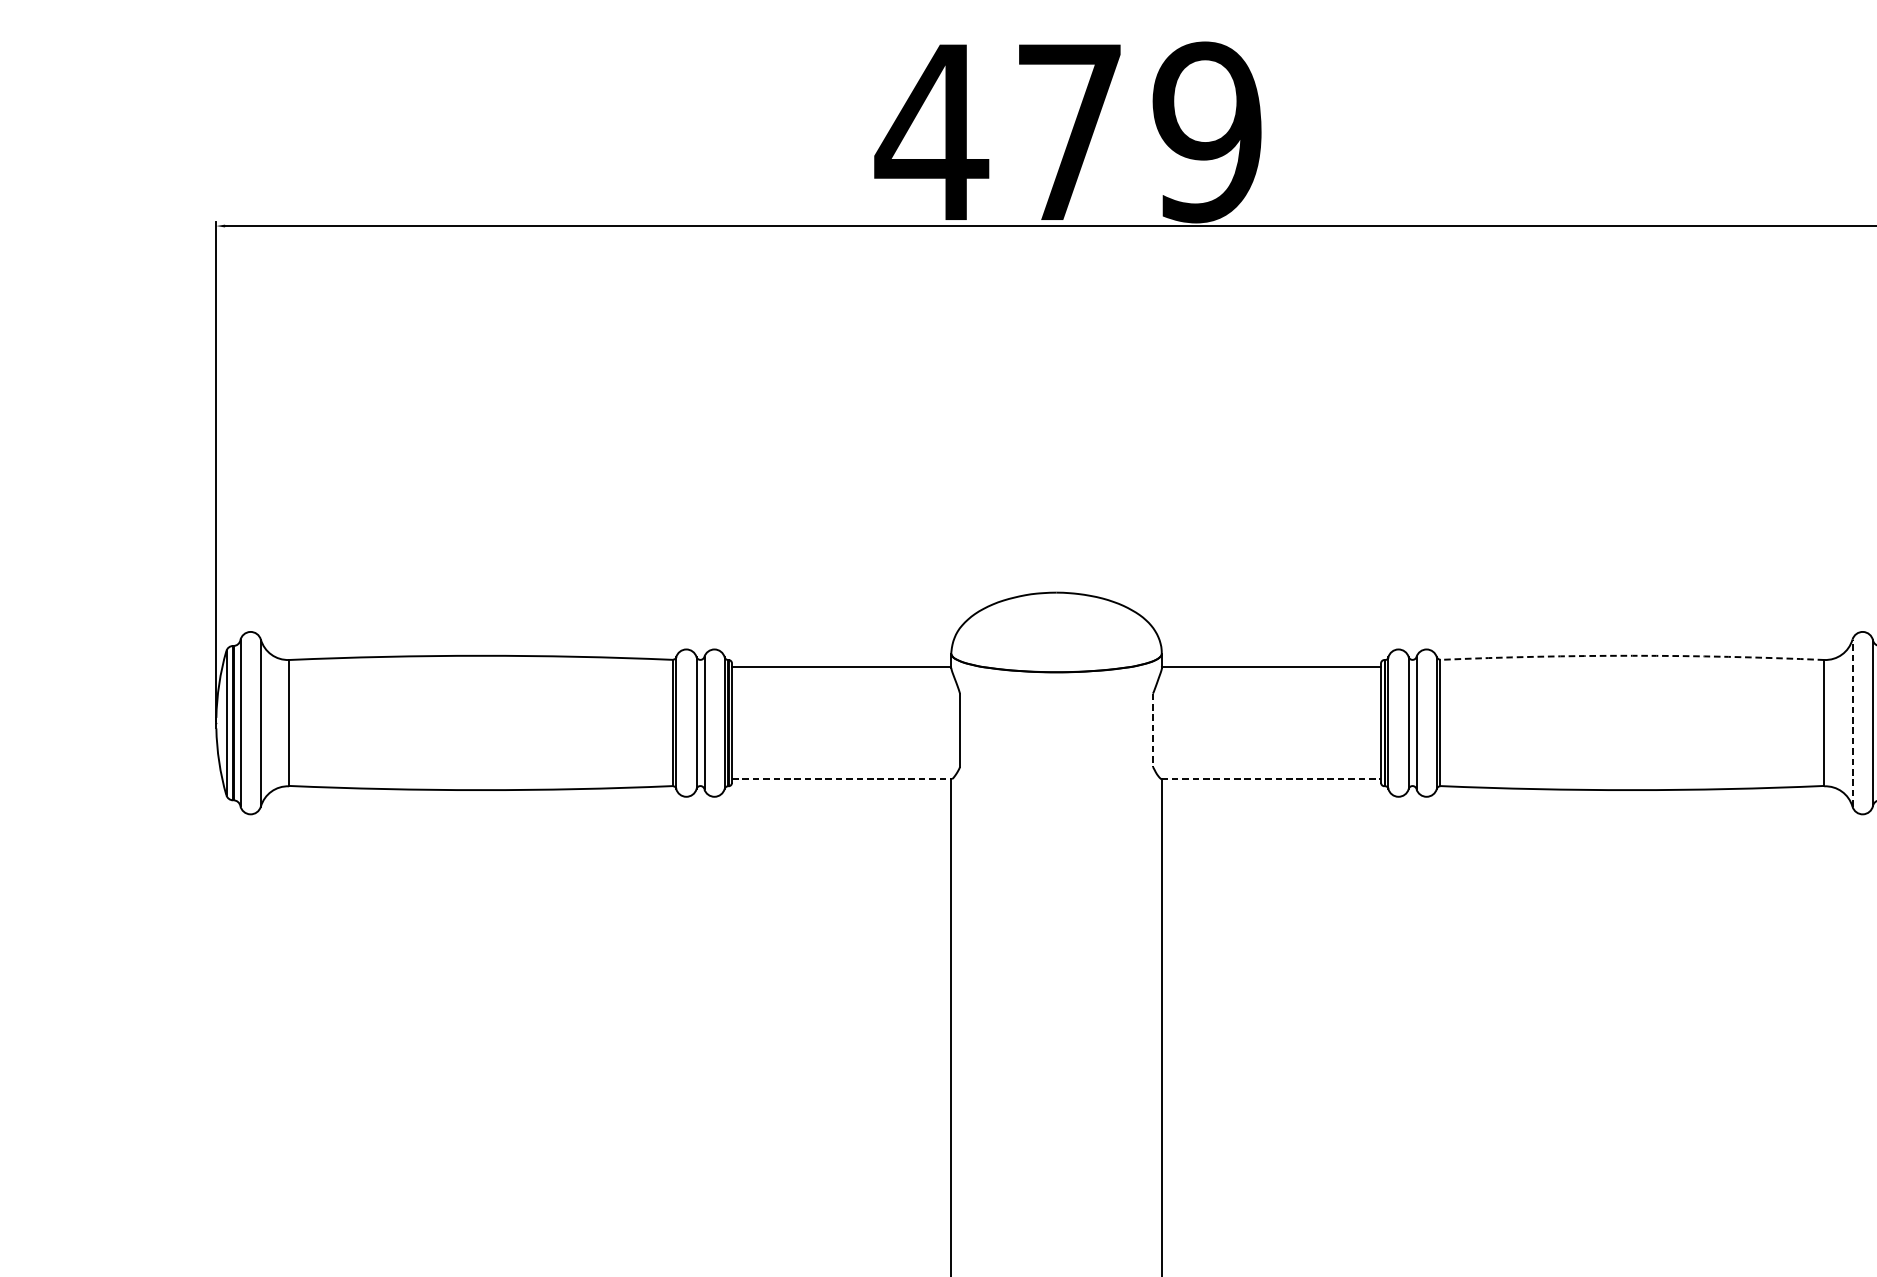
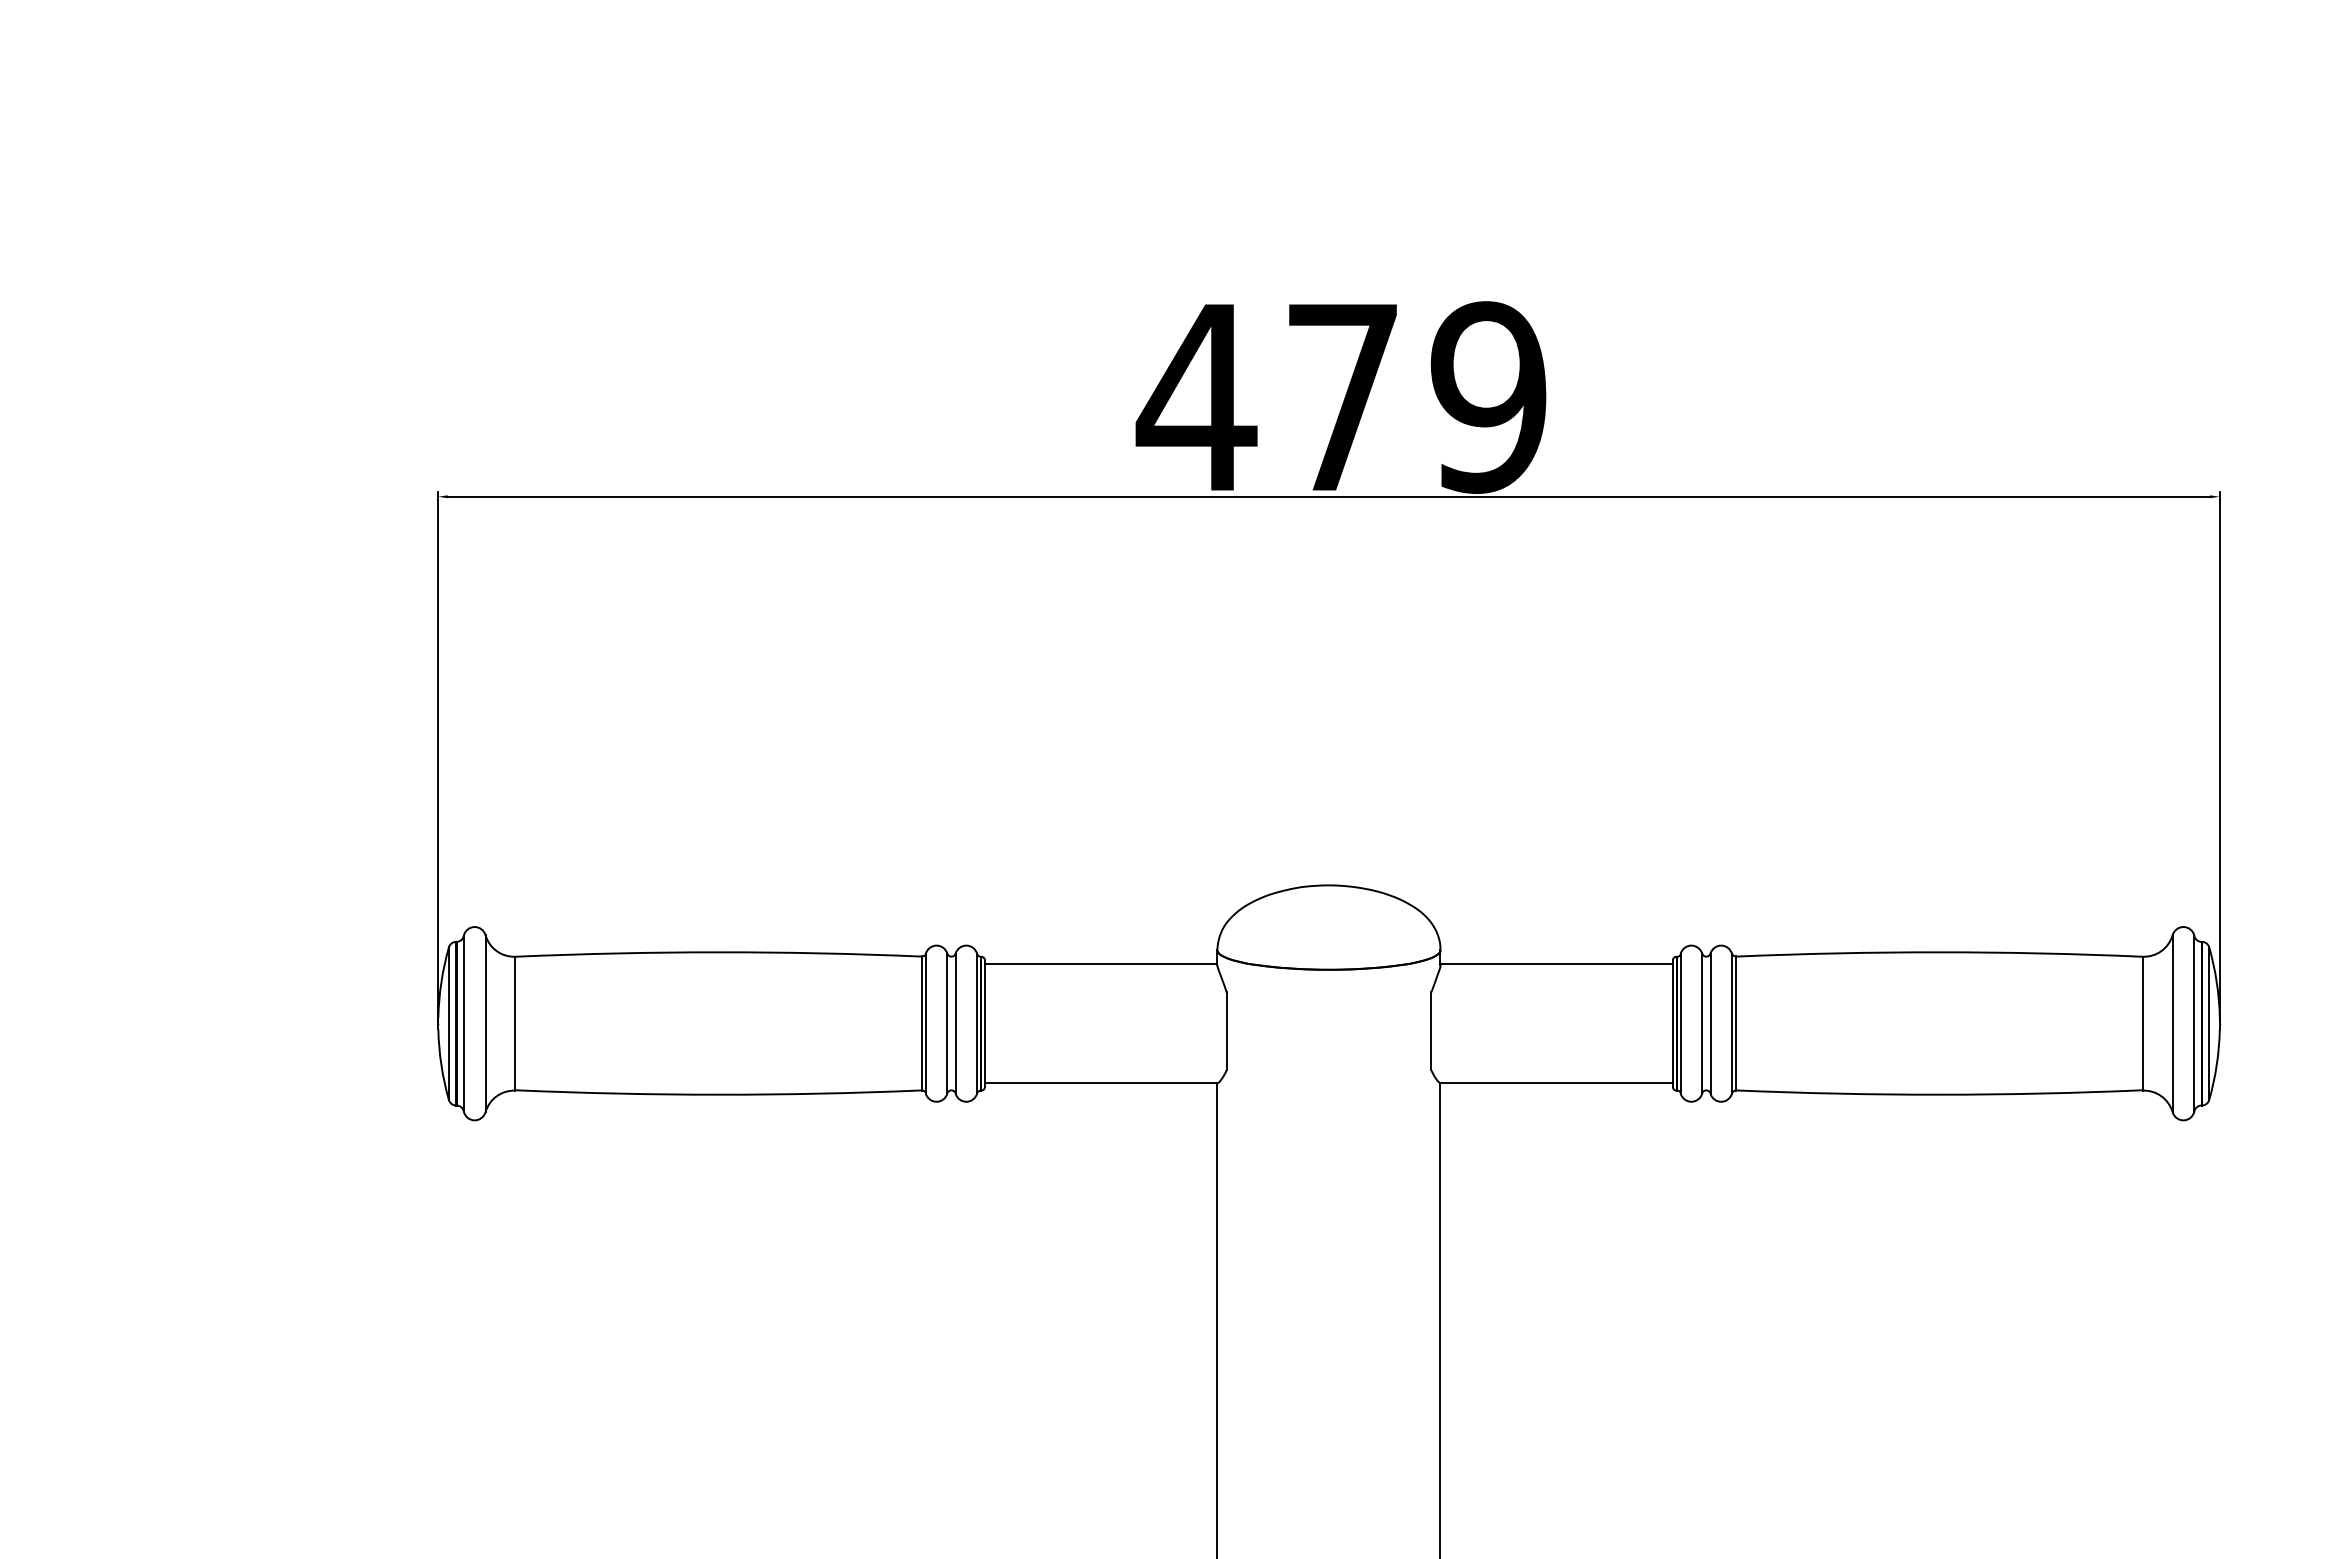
arc: (1632, 655) -> (1939, 952), dashed -> solid
line: (1852, 722) -> (2172, 1023), dashed -> solid
line: (1153, 730) -> (1431, 1031), dashed -> solid
line: (841, 779) -> (1101, 1083), dashed -> solid
line: (1271, 779) -> (1556, 1083), dashed -> solid

